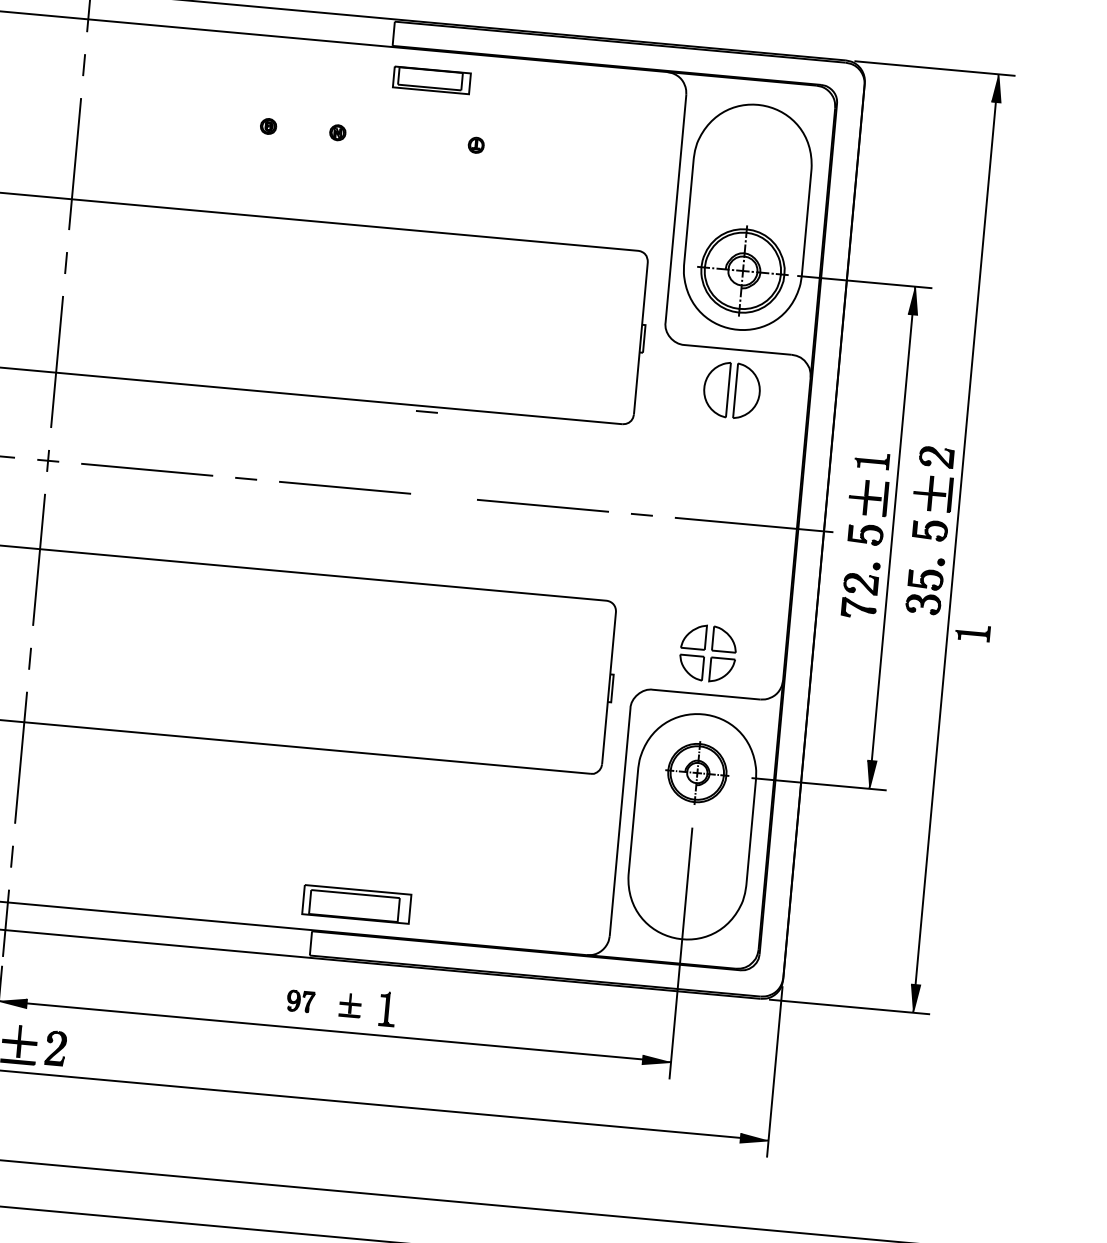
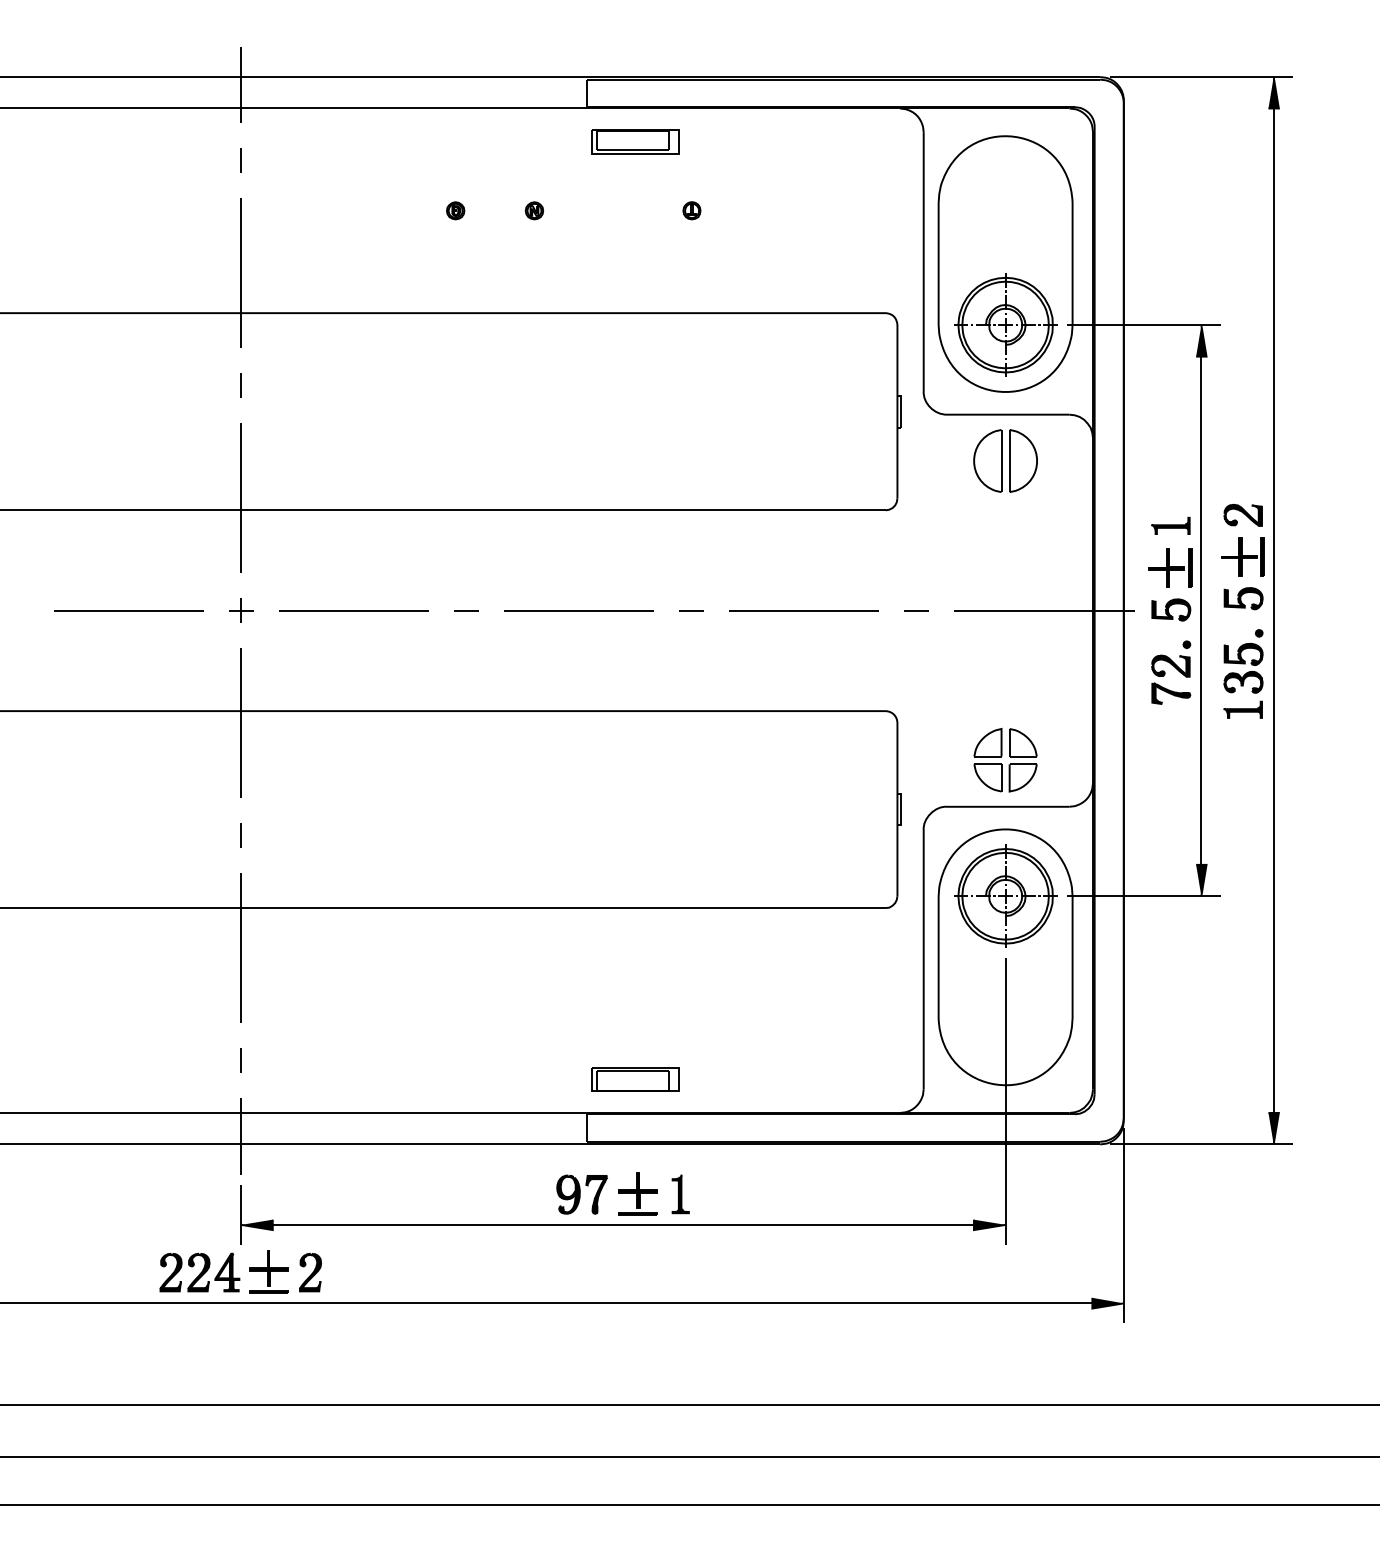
line: (426, 411) -> (691, 610), moved
part: (972, 632) -> (1242, 709), moved
part: (697, 772) -> (1005, 895), size x1.43
part: (357, 904) -> (635, 1079), size x0.71
part: (300, 1001) -> (581, 1194), size x1.67
part: (349, 1004) -> (637, 1193), size x1.67

